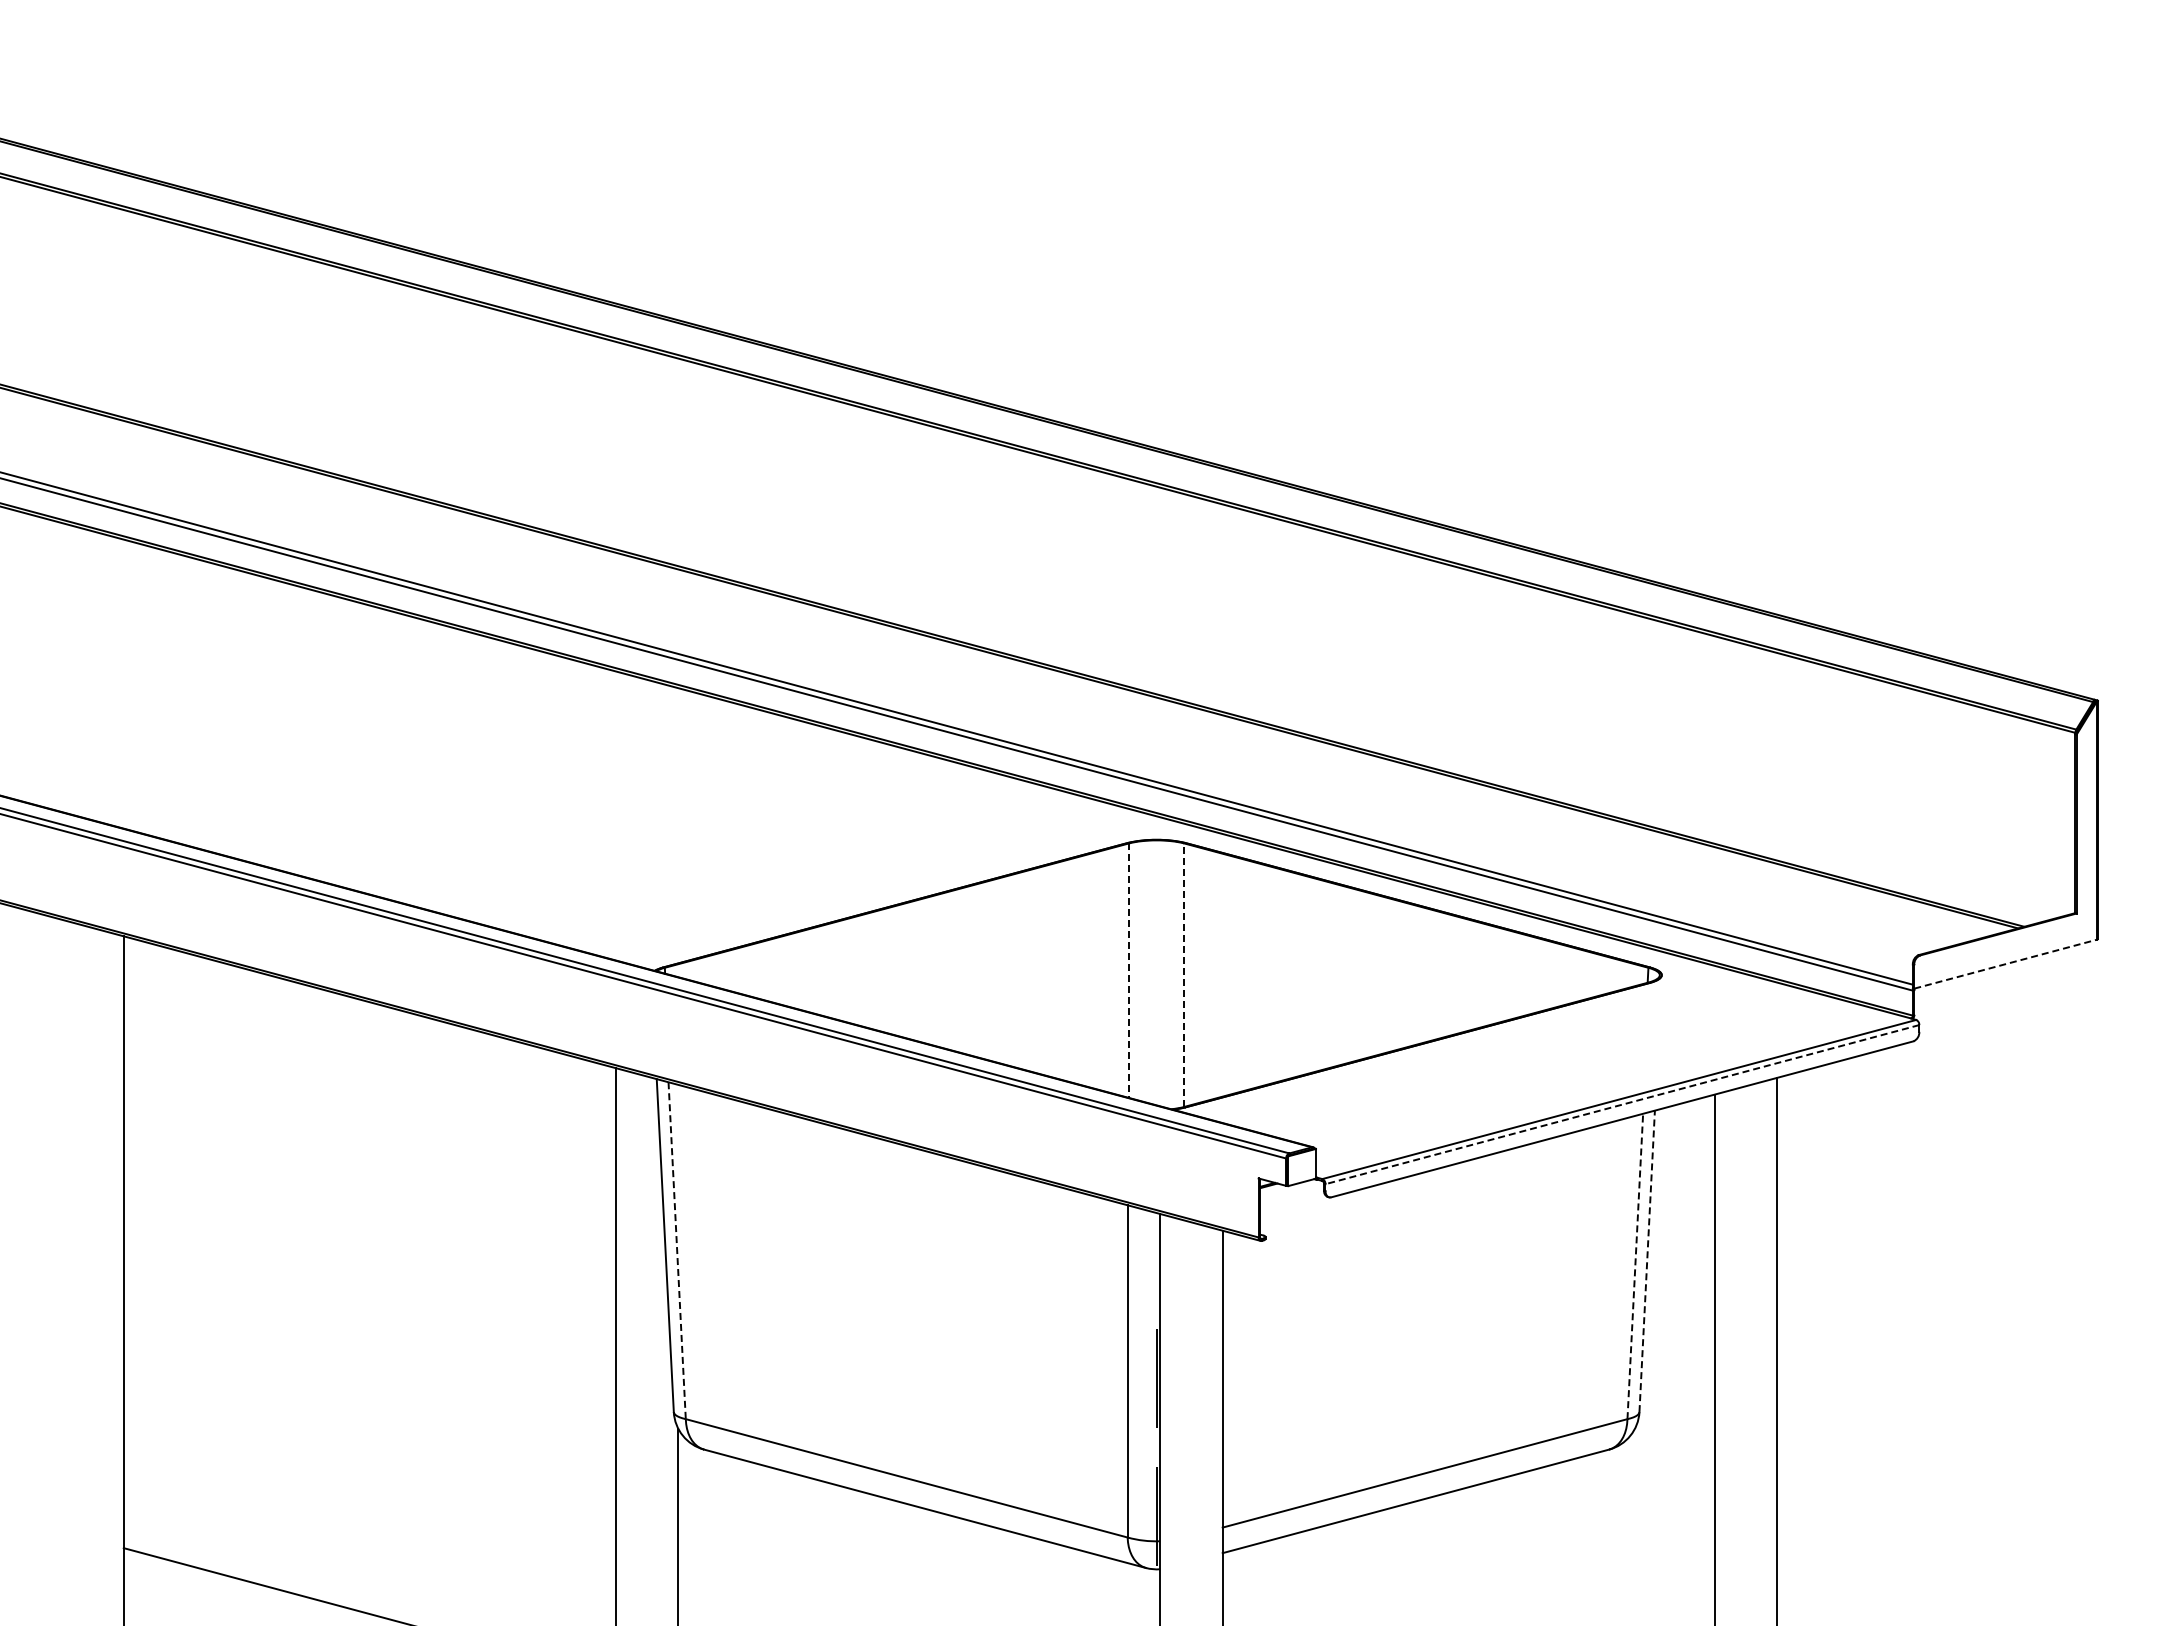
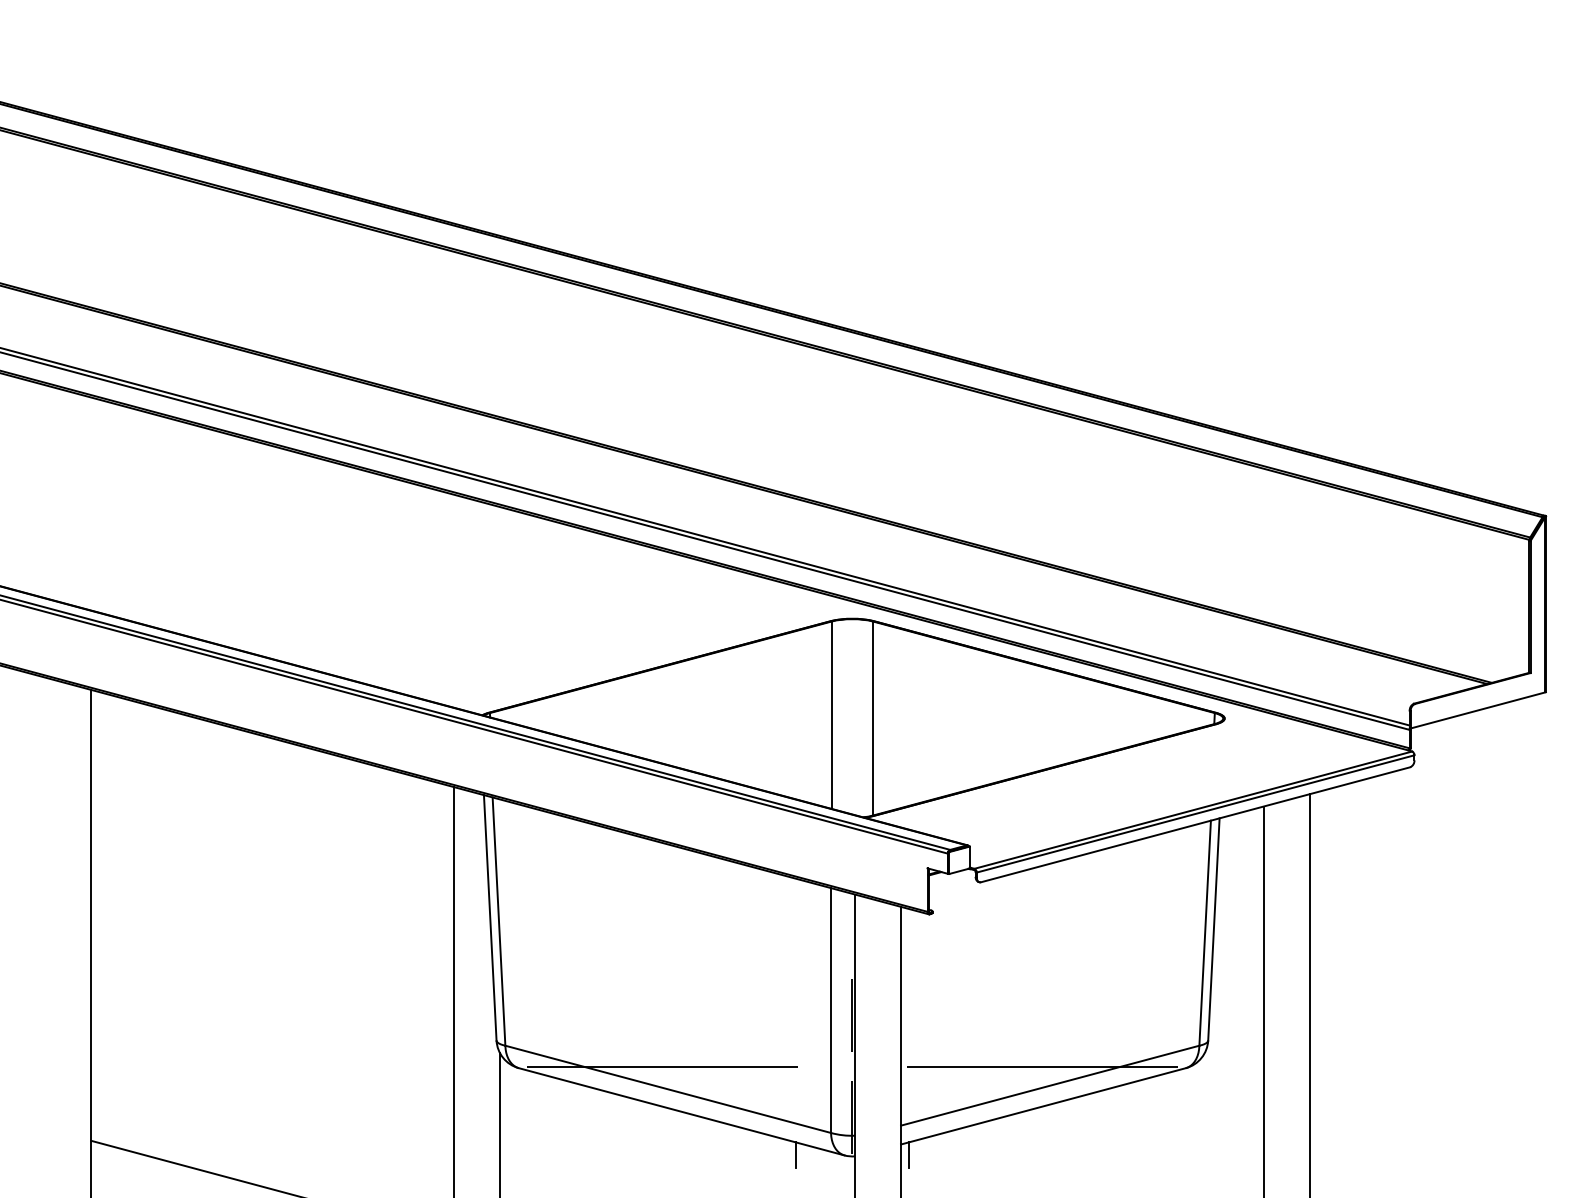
line: (2006, 964) -> (1478, 710), dashed -> solid
line: (1129, 971) -> (832, 715), dashed -> solid
line: (1184, 975) -> (872, 718), dashed -> solid
line: (1621, 1104) -> (1194, 813), dashed -> solid
line: (677, 1250) -> (499, 921), dashed -> solid
line: (1647, 1261) -> (1214, 929), dashed -> solid
line: (1635, 1266) -> (1205, 933), dashed -> solid
line: (898, 1447) -> (662, 1066), added
line: (1414, 1447) -> (1042, 1066), added
line: (1080, 1567) -> (796, 1155), added
line: (1232, 1567) -> (908, 1155), added

